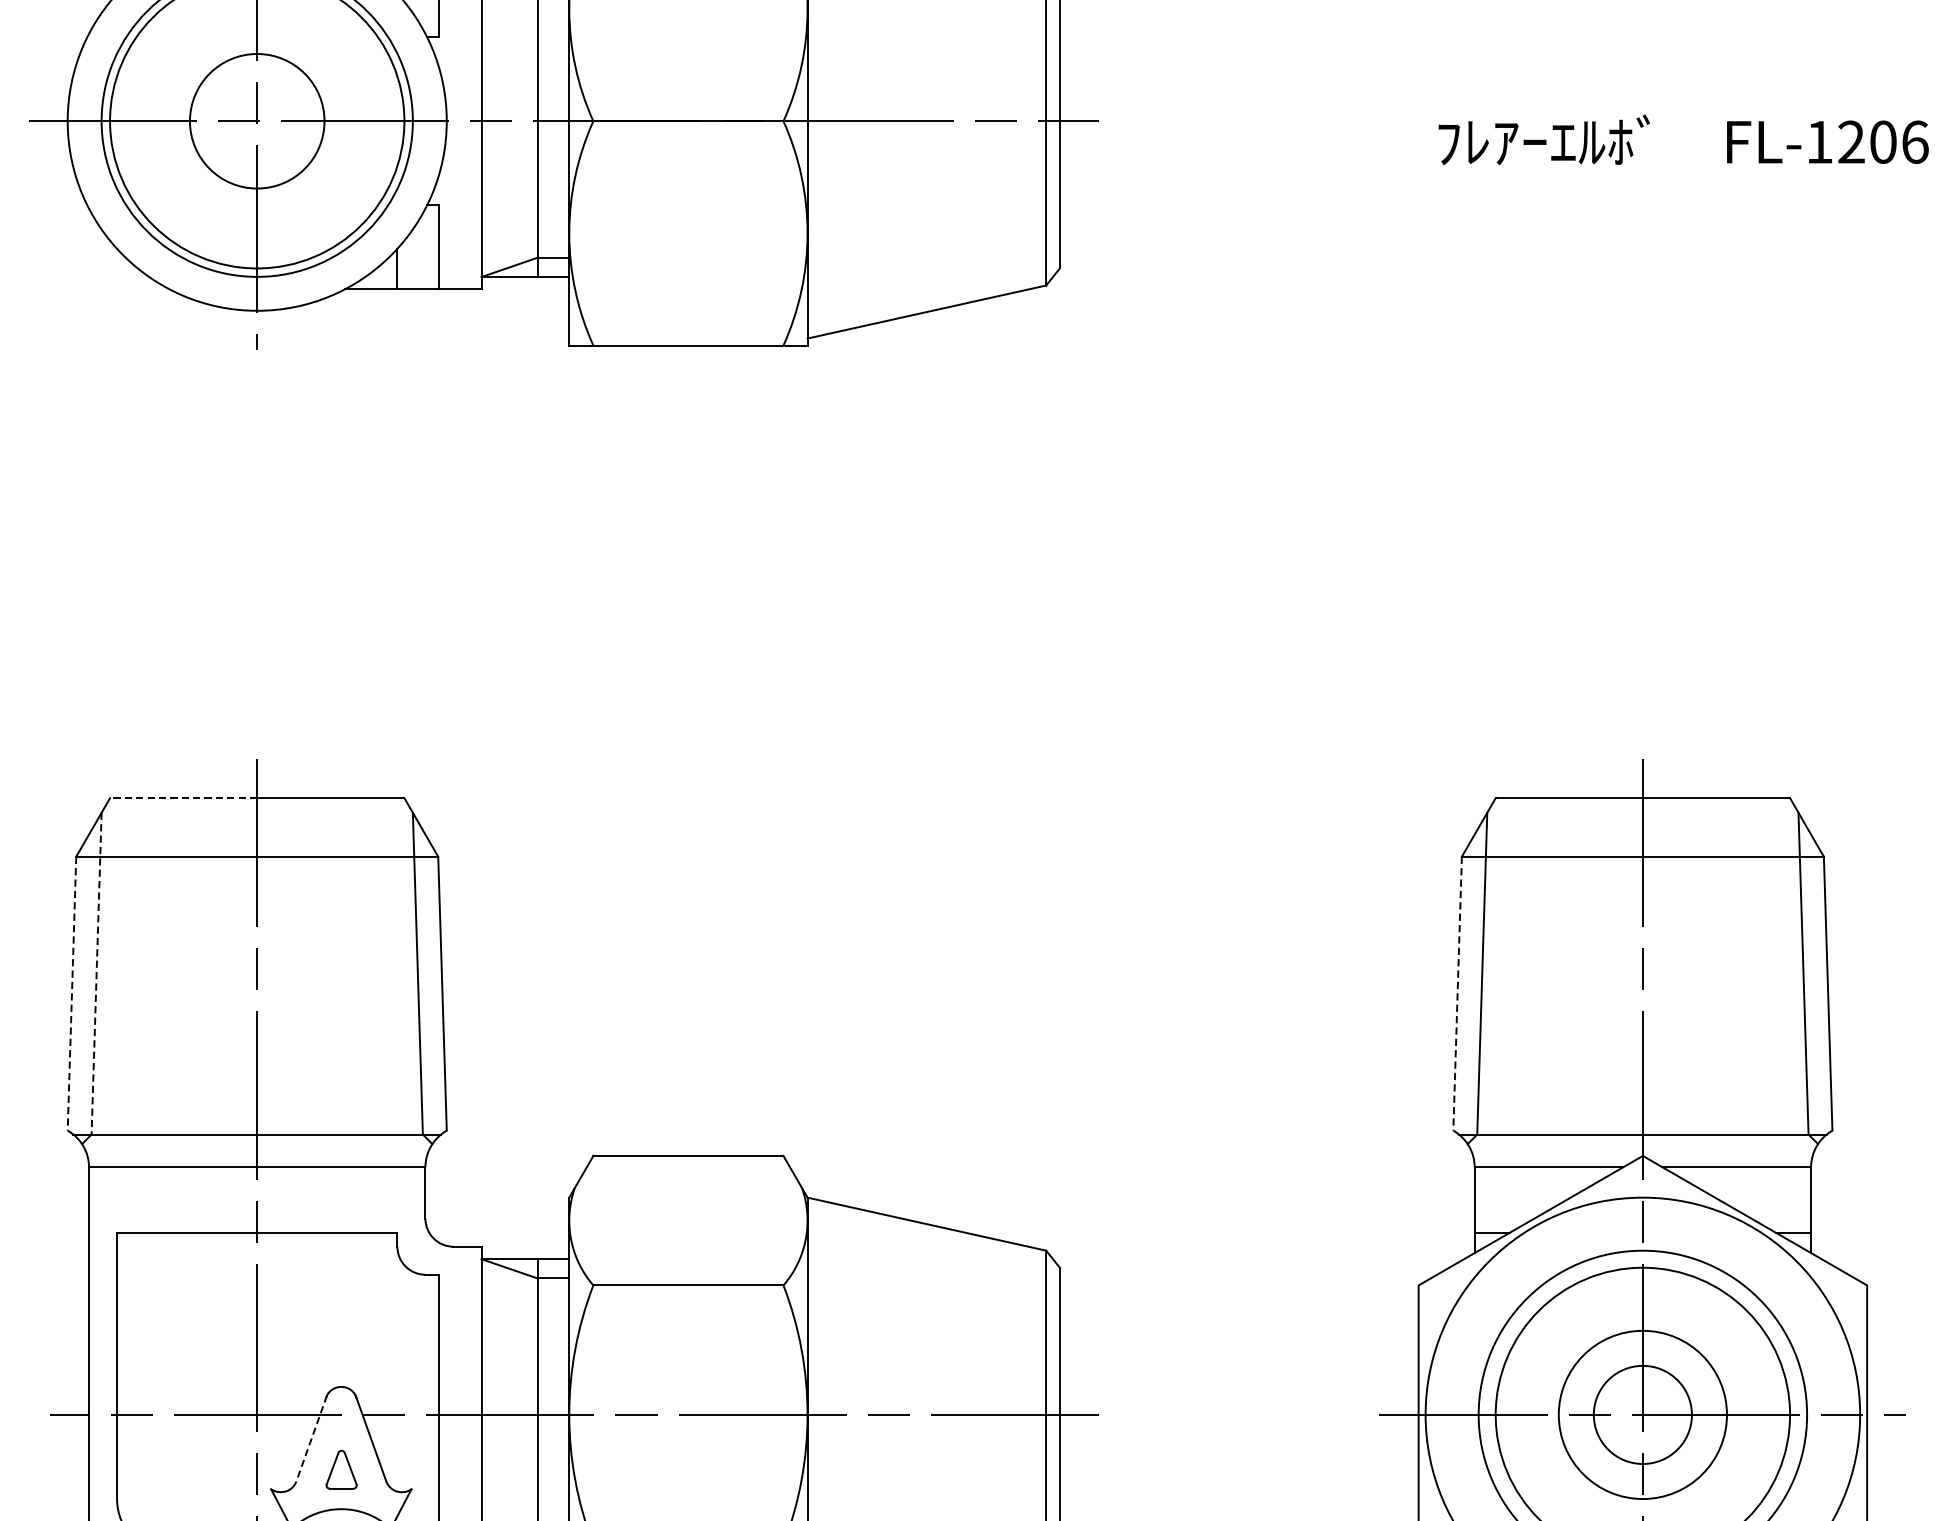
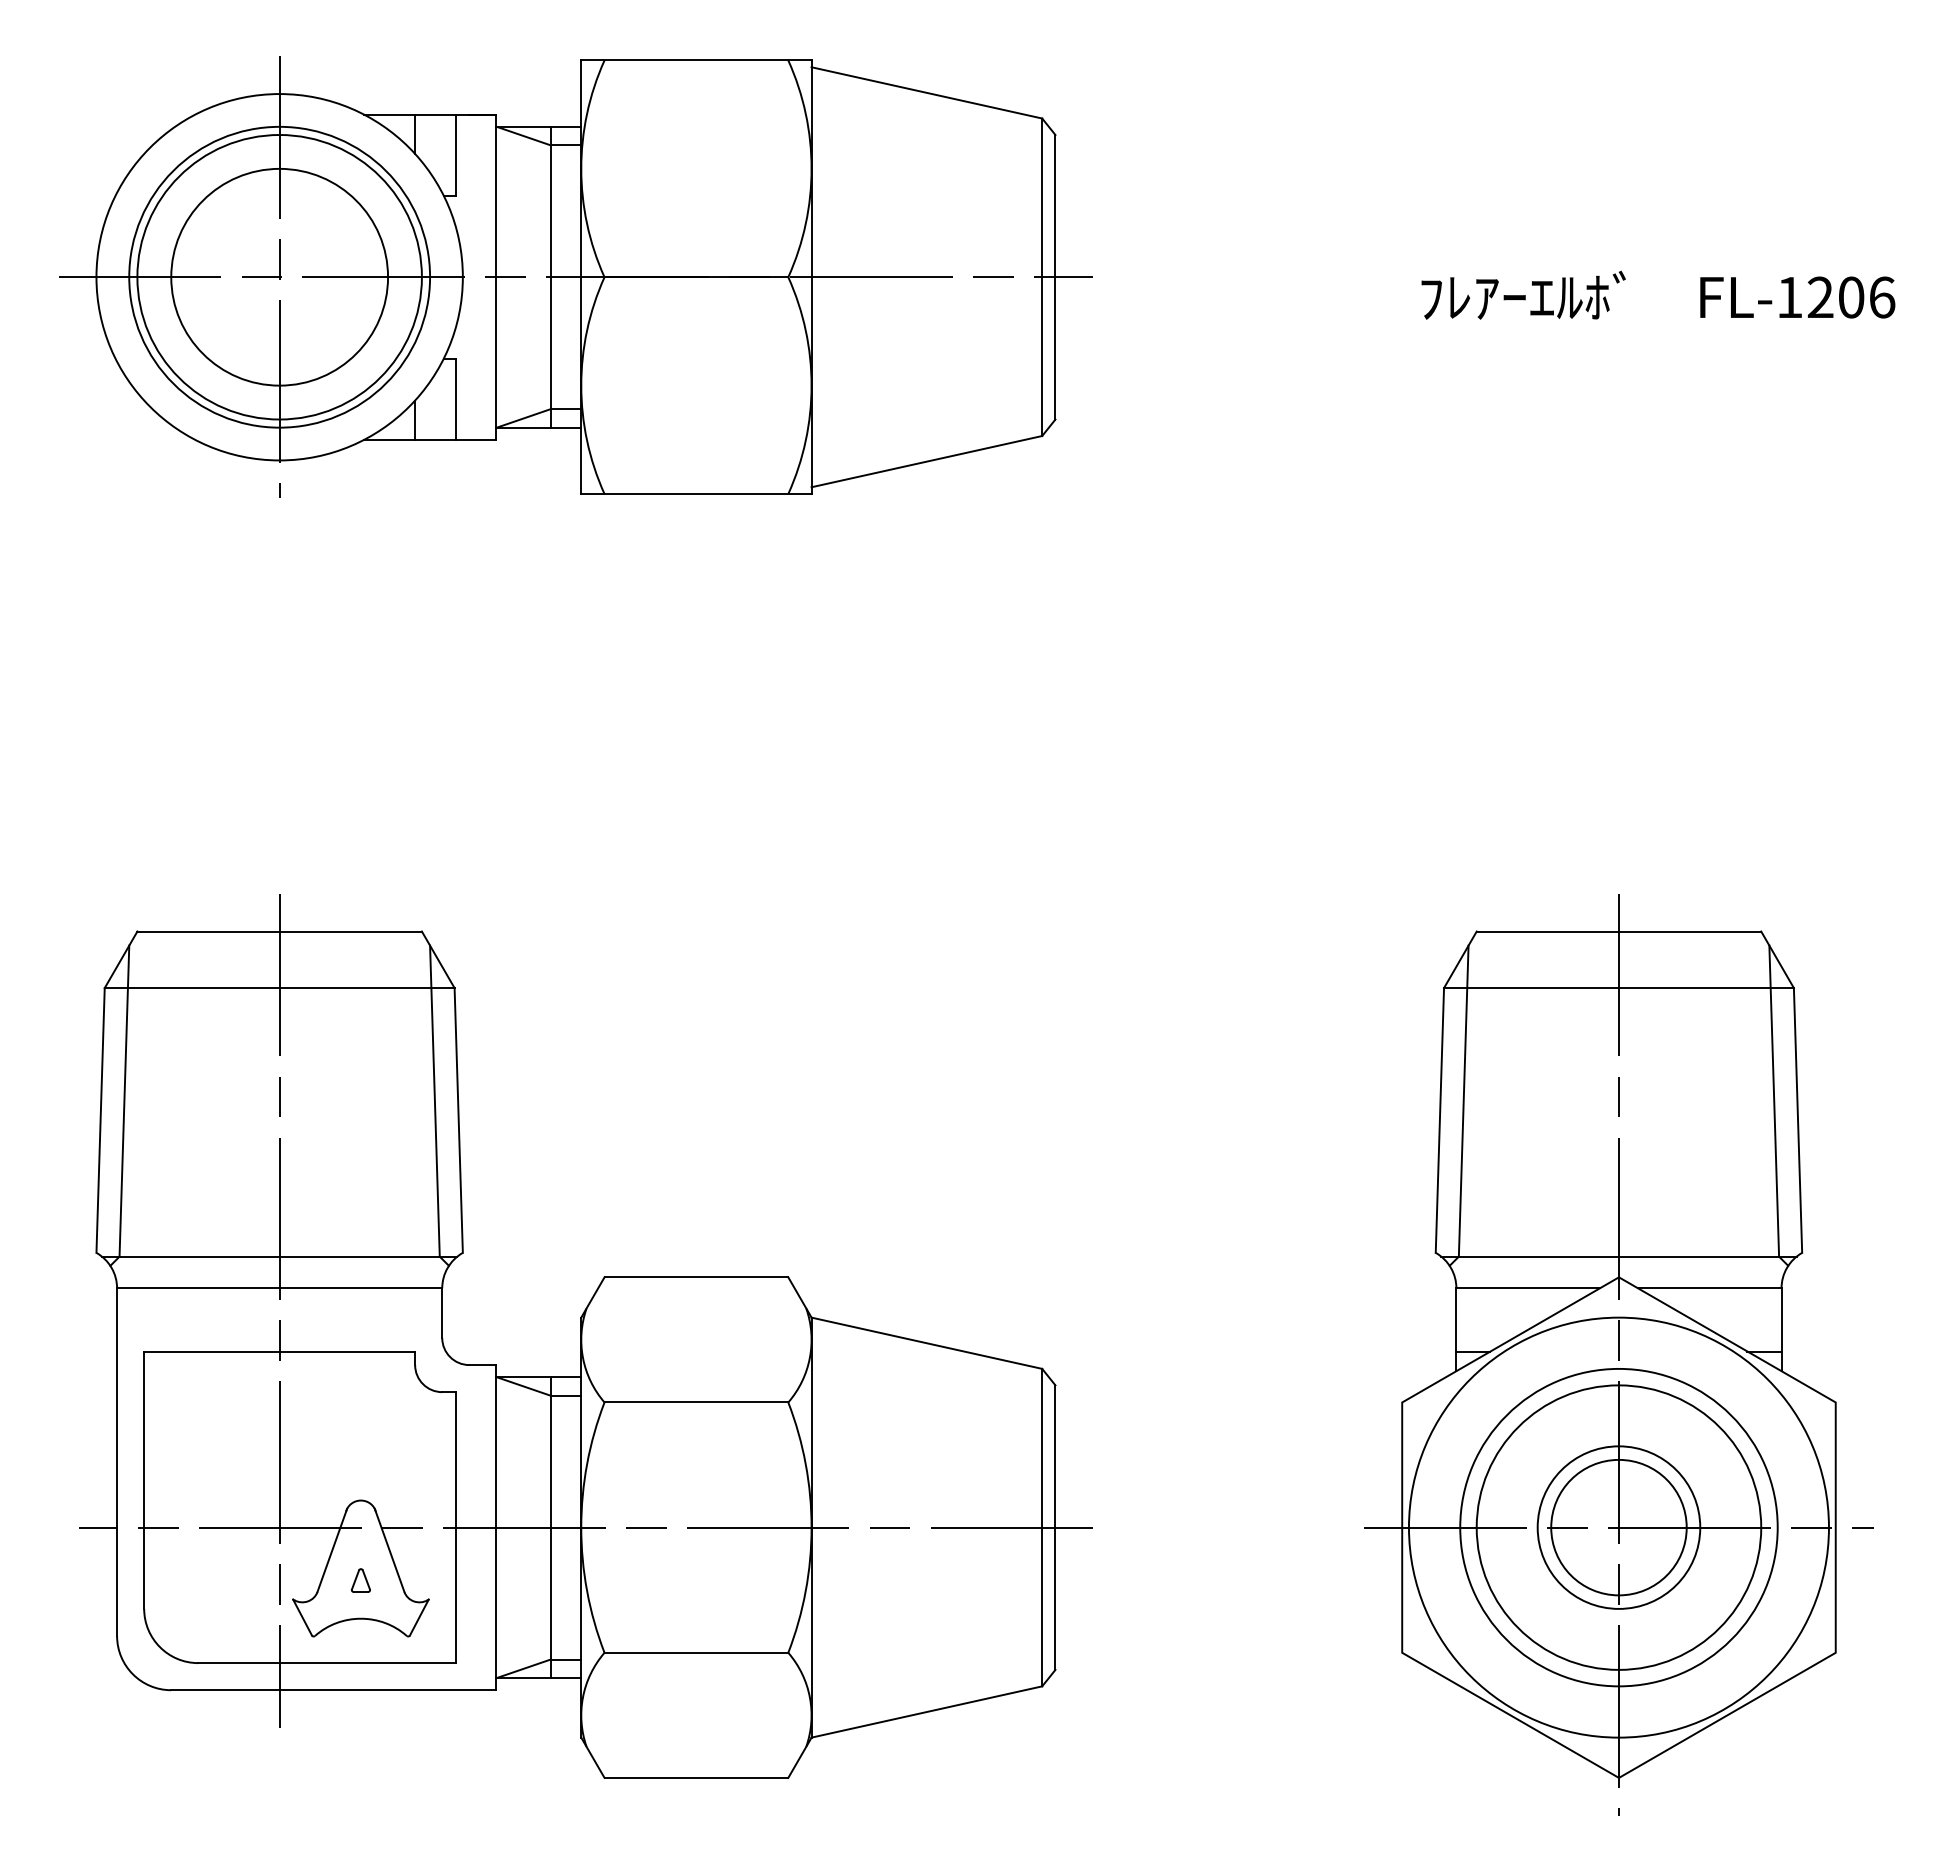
circle: (257, 120) -> (279, 276), size x1.67
line: (183, 798) -> (208, 931), dashed -> solid
line: (96, 974) -> (124, 1101), dashed -> solid
line: (71, 993) -> (100, 1120), dashed -> solid
line: (1457, 993) -> (1439, 1120), dashed -> solid
circle: (1642, 1414) -> (1618, 1527), size x1.43
line: (311, 1438) -> (332, 1550), dashed -> solid
part: (340, 1469) -> (360, 1580), size x0.62

